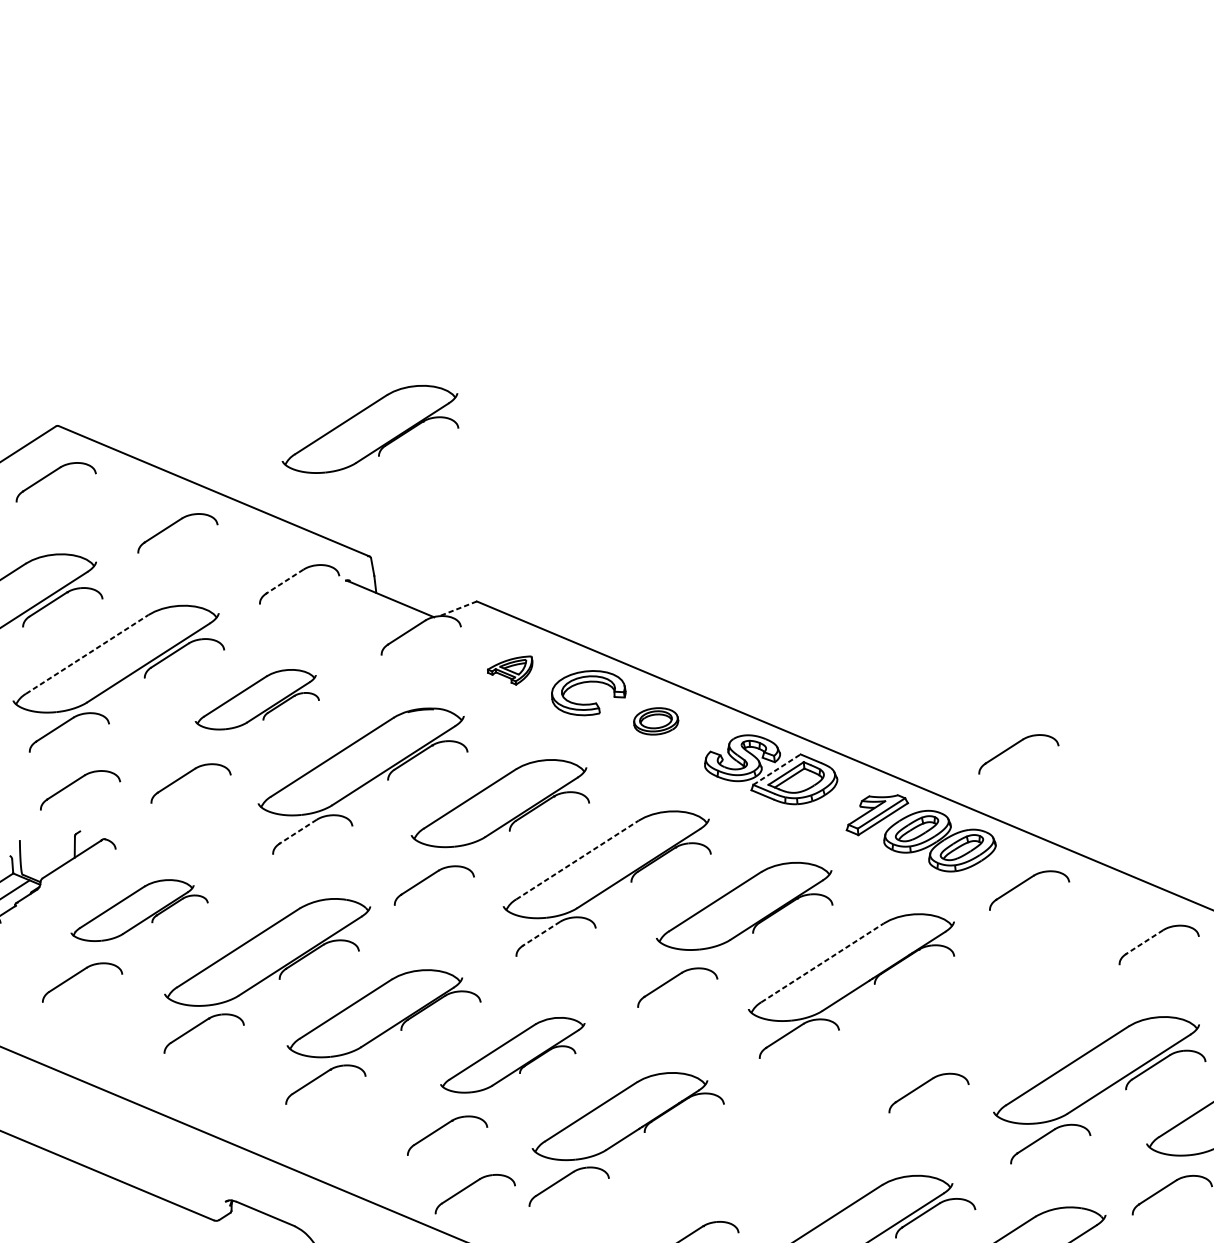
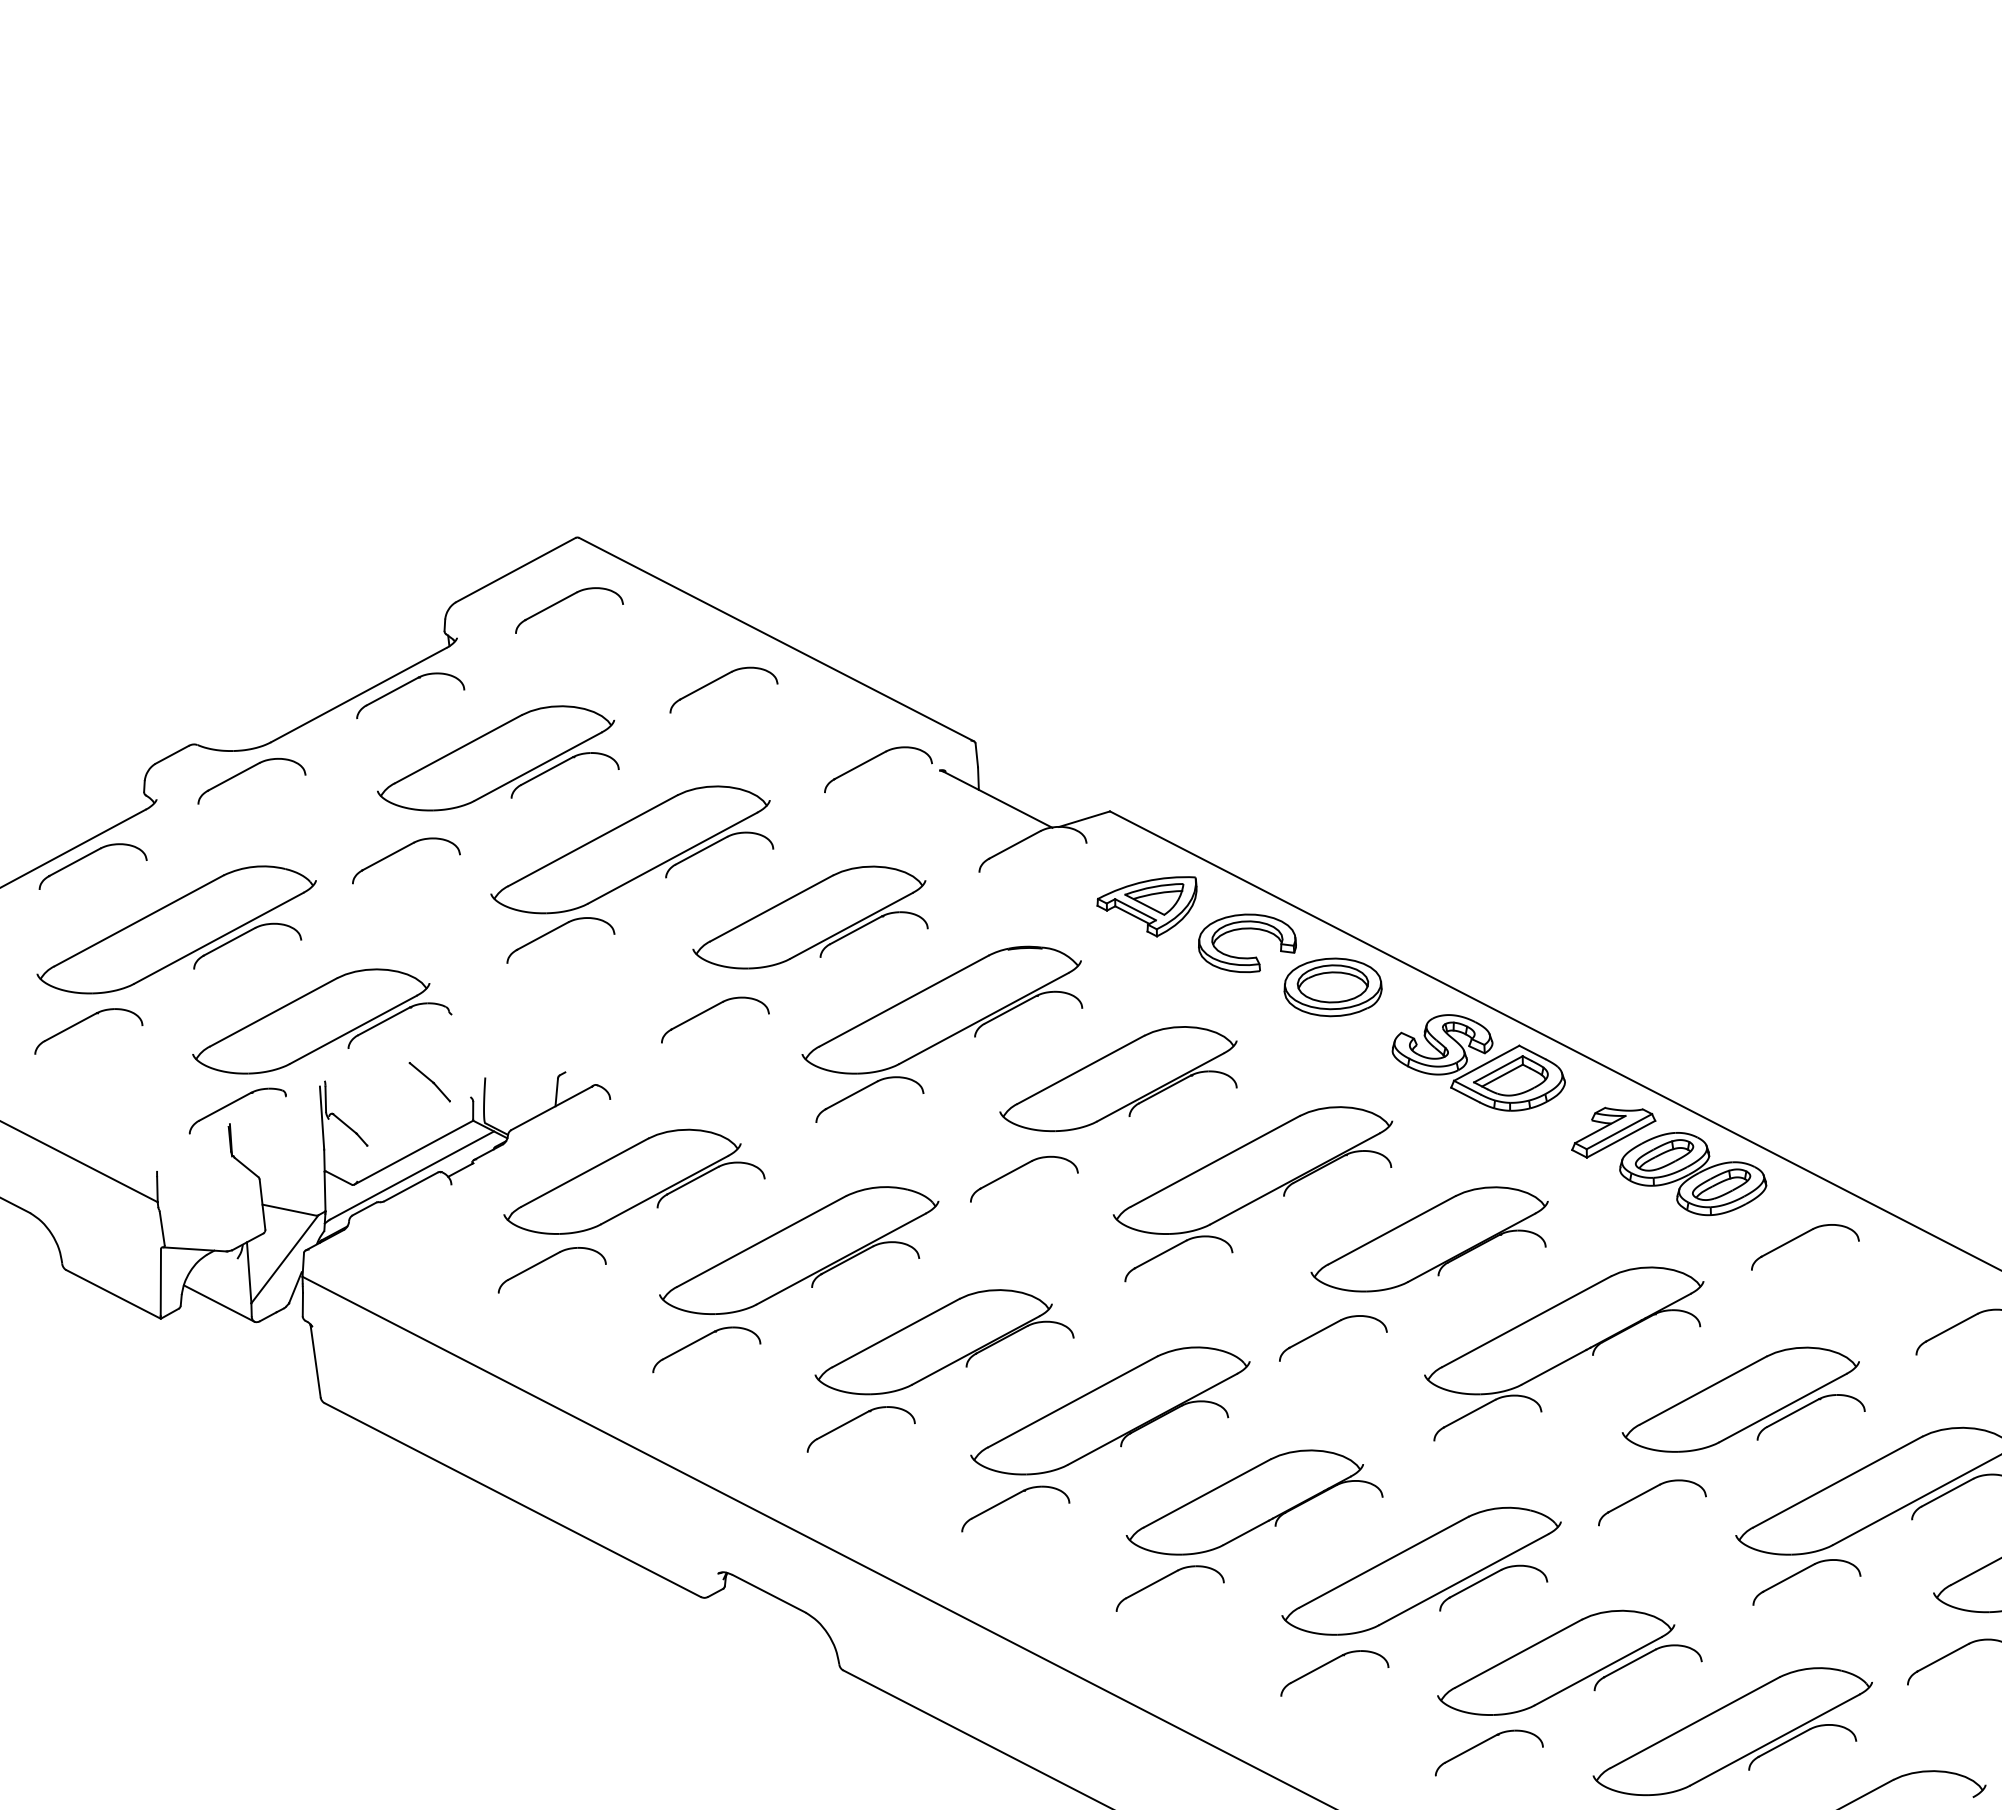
part: (370, 429) -> (987, 574), removed
line: (284, 581) -> (859, 765), dashed -> solid
line: (458, 609) -> (1084, 819), dashed -> solid
line: (86, 654) -> (592, 840), dashed -> solid
part: (510, 671) -> (1146, 906), size x1.67
part: (256, 699) -> (810, 917), size x1.43
part: (655, 721) -> (1332, 987), size x1.67
part: (1013, 746) -> (1799, 1057), removed
line: (777, 769) -> (1487, 1063), dashed -> solid
part: (75, 782) -> (564, 1007), removed
line: (298, 831) -> (851, 1095), dashed -> solid
line: (577, 860) -> (1215, 1161), dashed -> solid
part: (138, 909) -> (634, 1181), size x1.43
line: (541, 933) -> (1160, 1254), dashed -> solid
line: (1144, 941) -> (1951, 1327), dashed -> solid
line: (822, 962) -> (1526, 1321), dashed -> solid
part: (991, 1008) -> (1743, 1399), added
part: (512, 1054) -> (1110, 1410), size x1.43
part: (757, 1157) -> (1421, 1570), added
part: (470, 1186) -> (1041, 1578), removed

